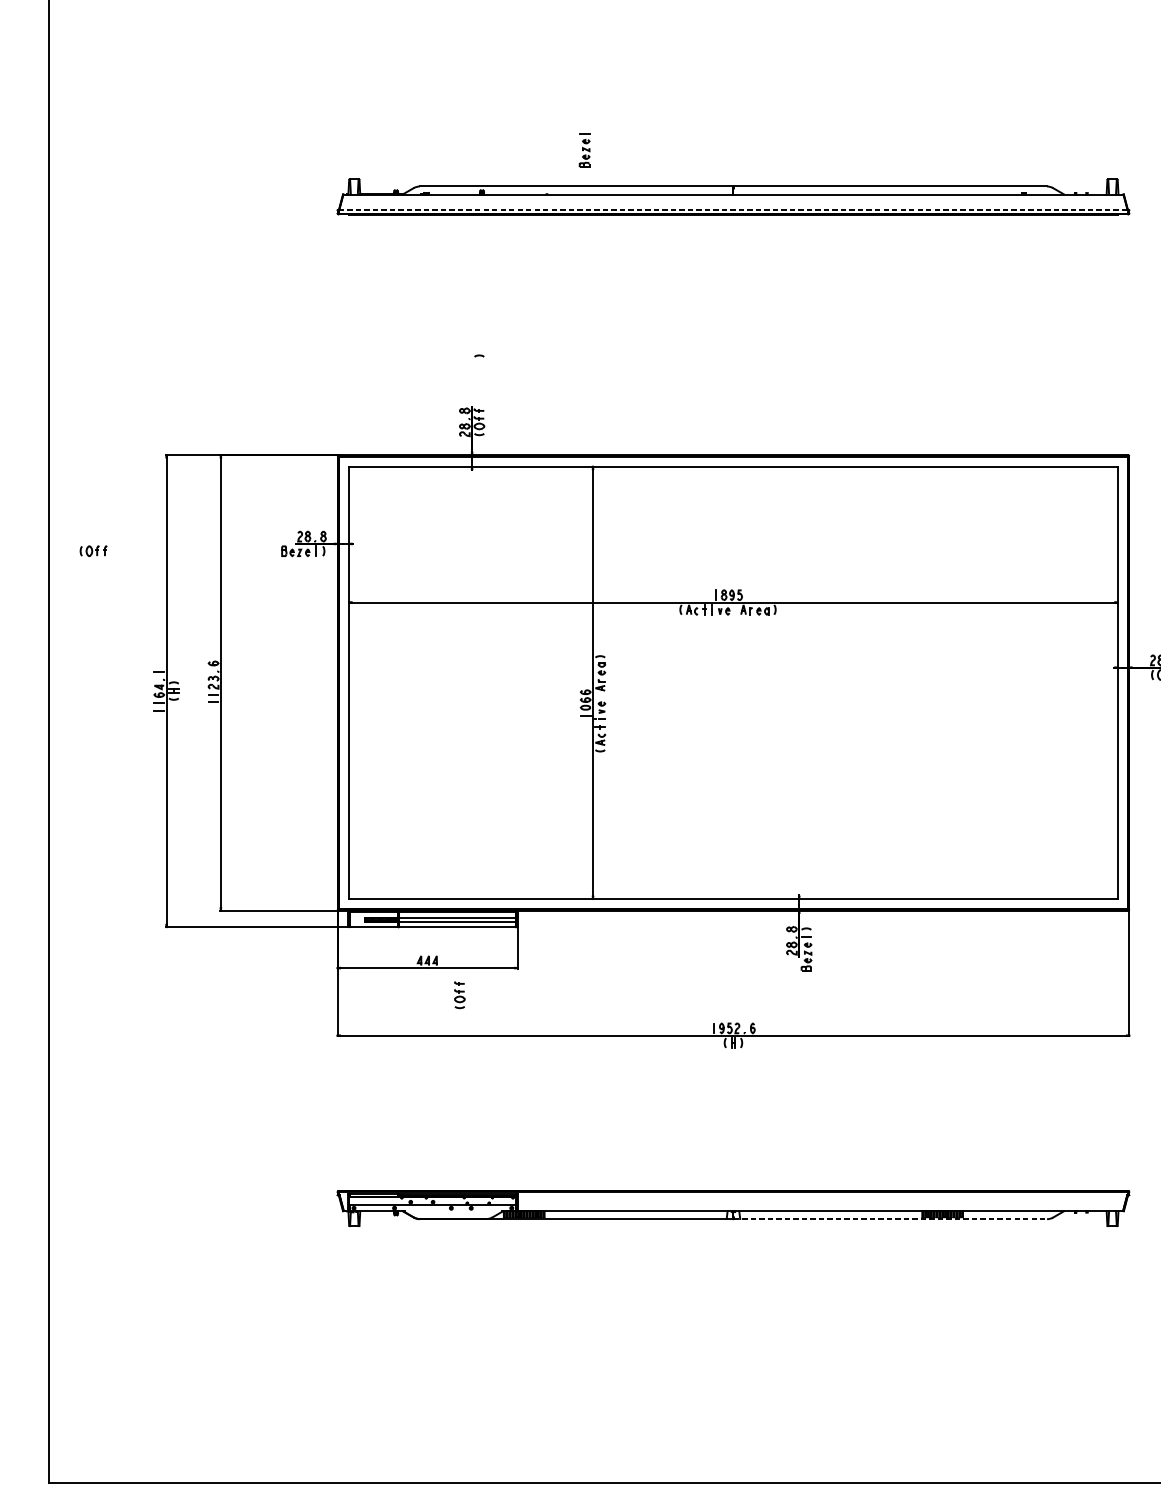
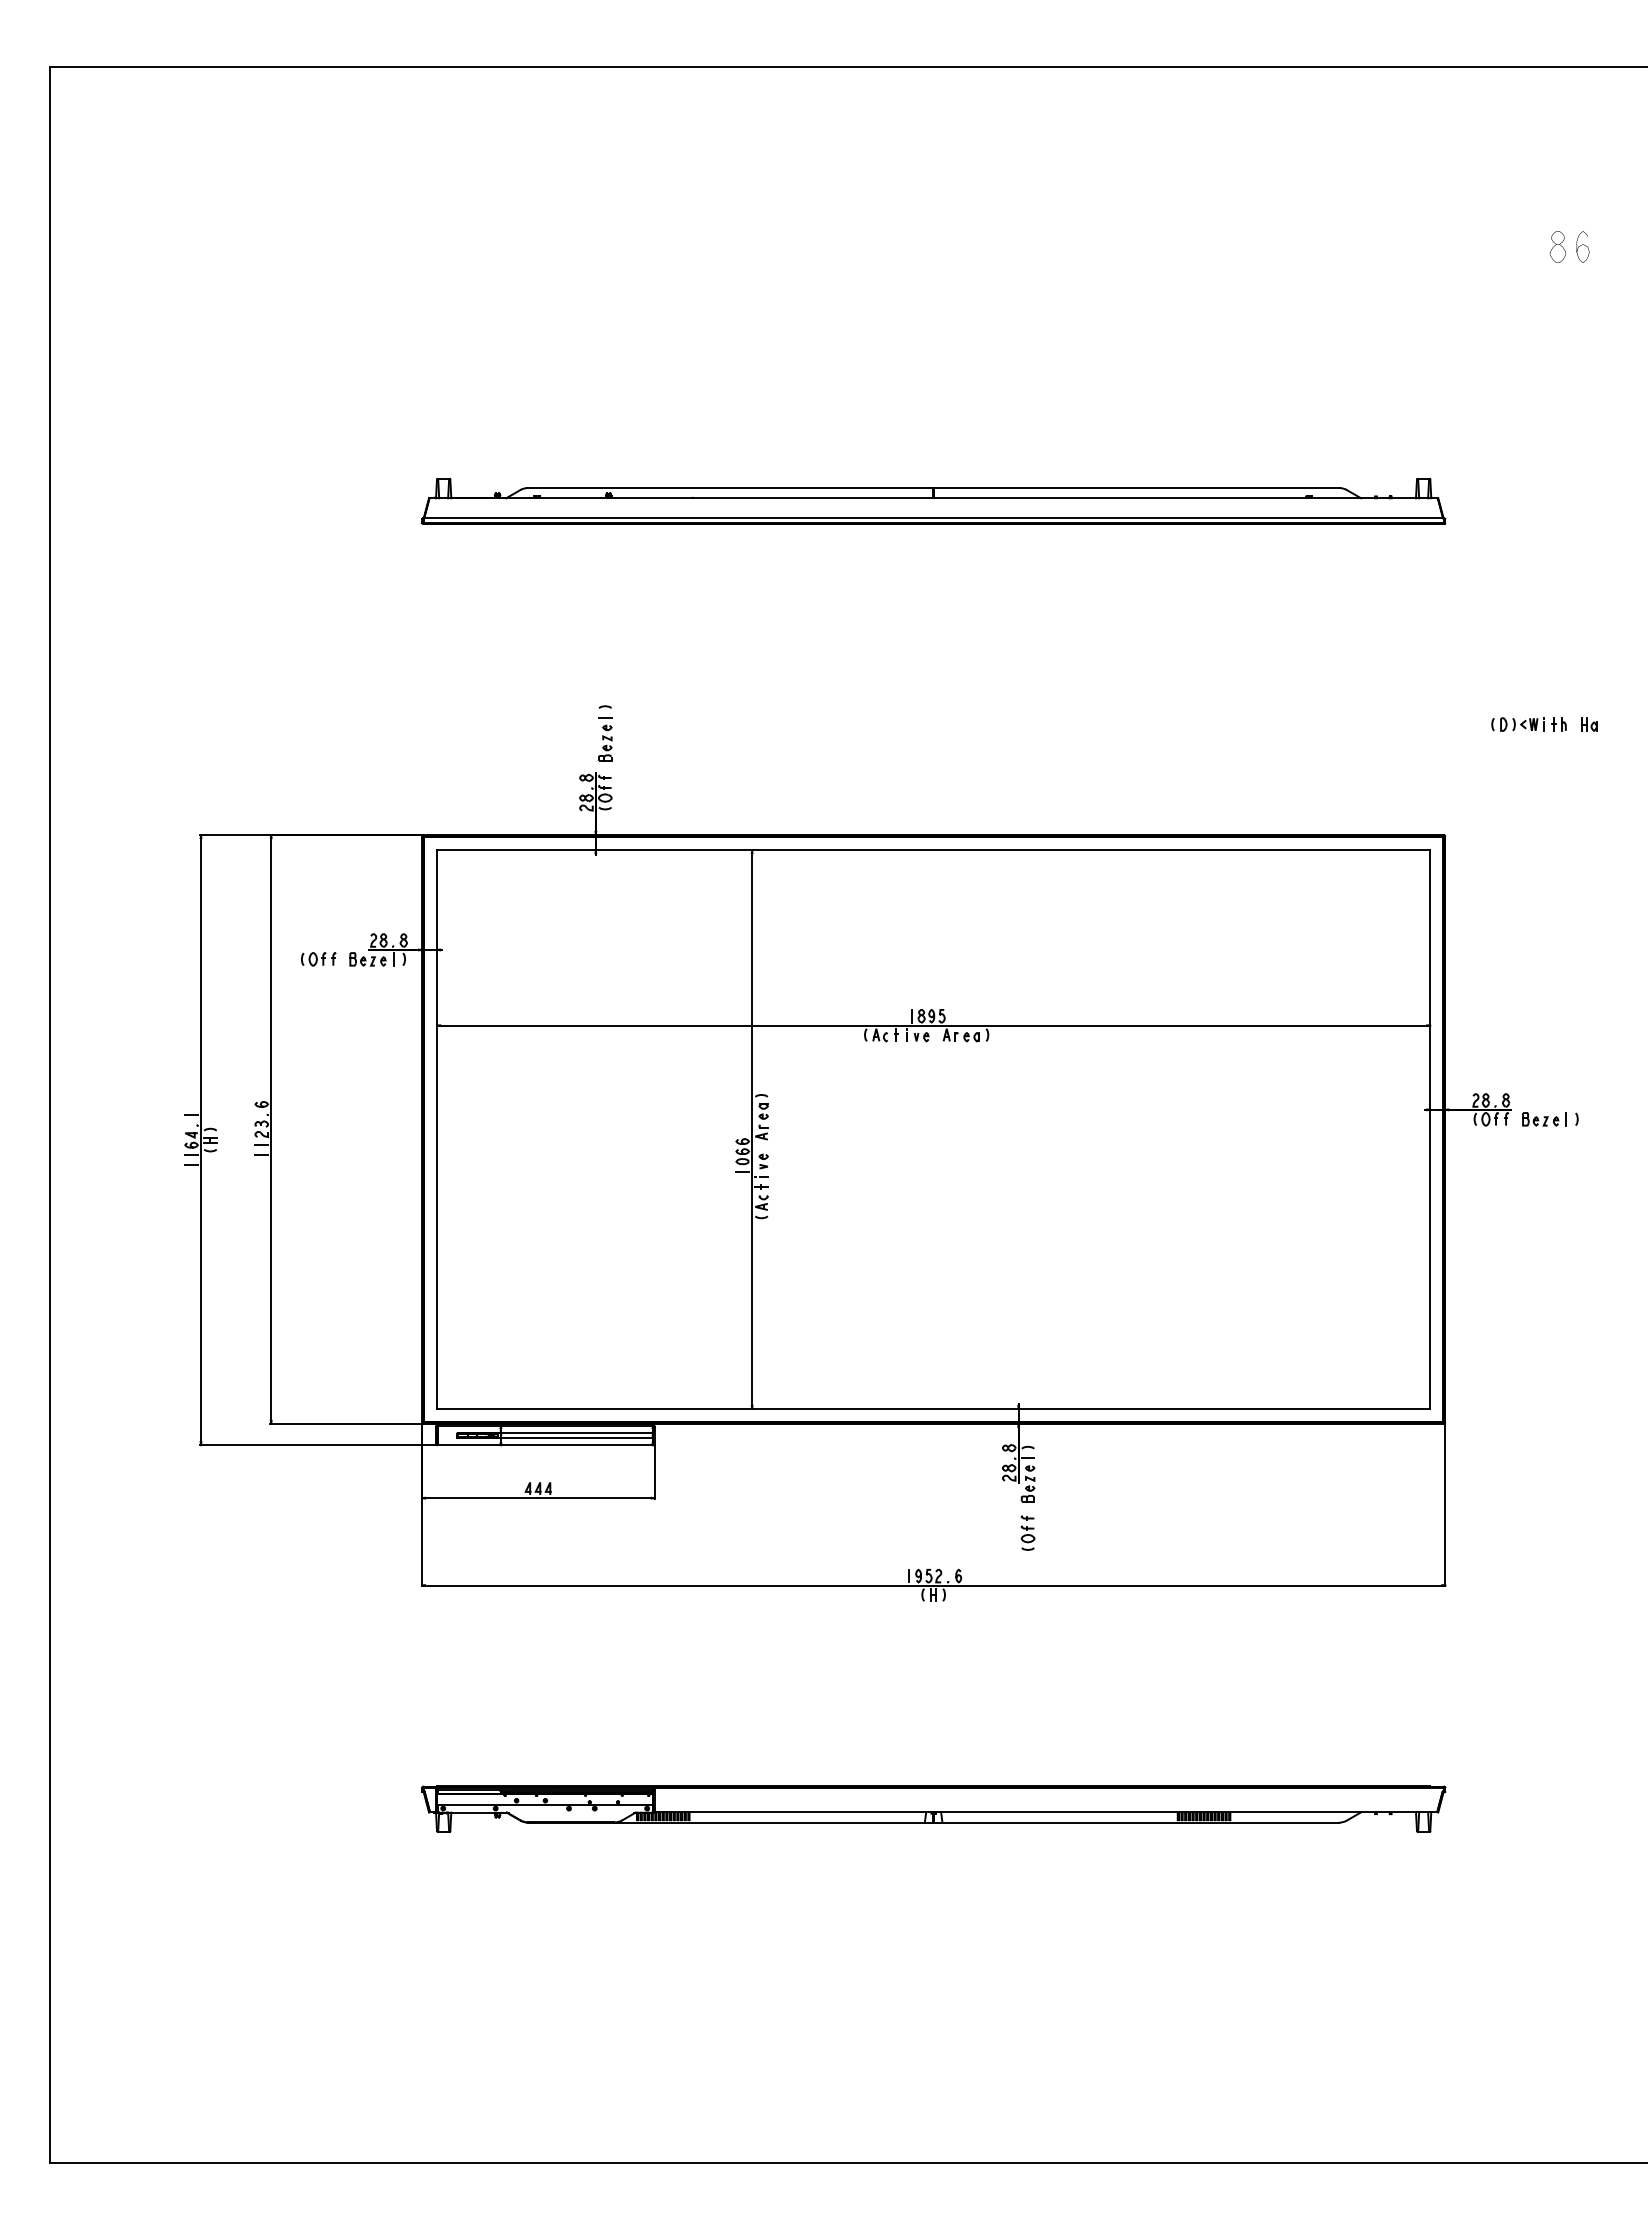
part: (584, 150) -> (605, 739), moved
line: (734, 210) -> (934, 518), dashed -> solid
part: (93, 551) -> (318, 959), moved
part: (459, 994) -> (1027, 1532), moved
line: (890, 1219) -> (1136, 1822), dashed -> solid

